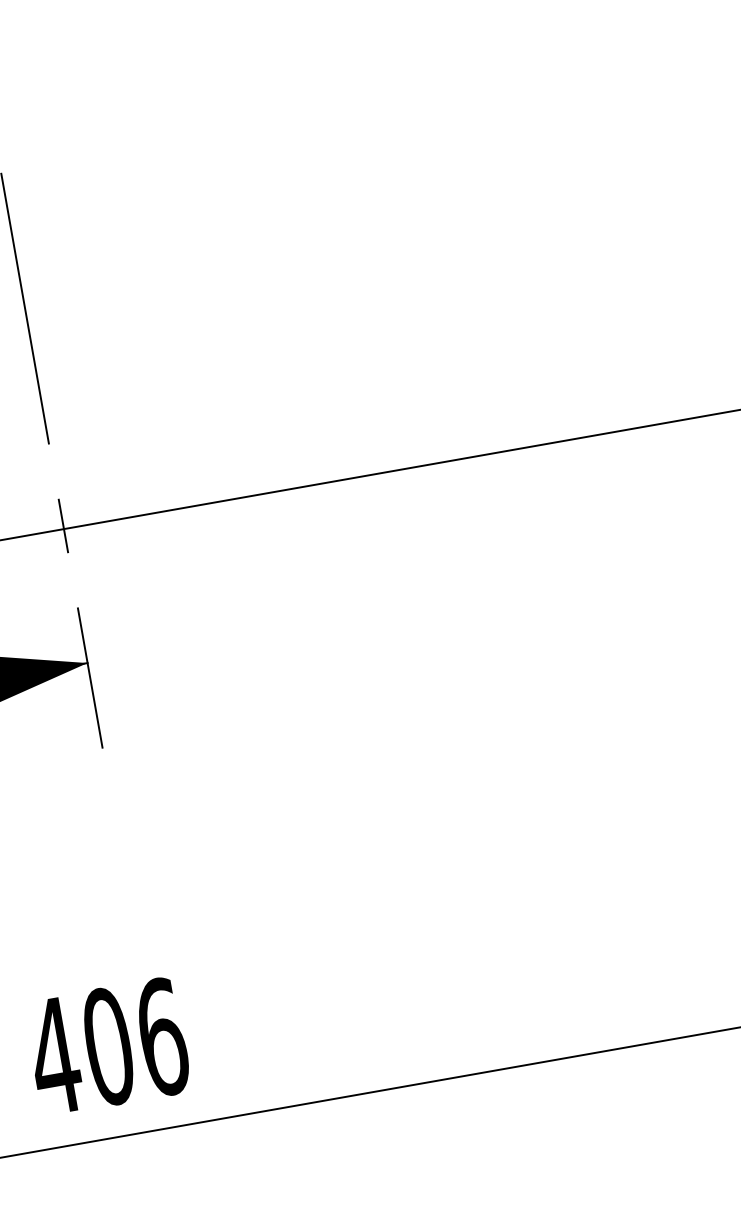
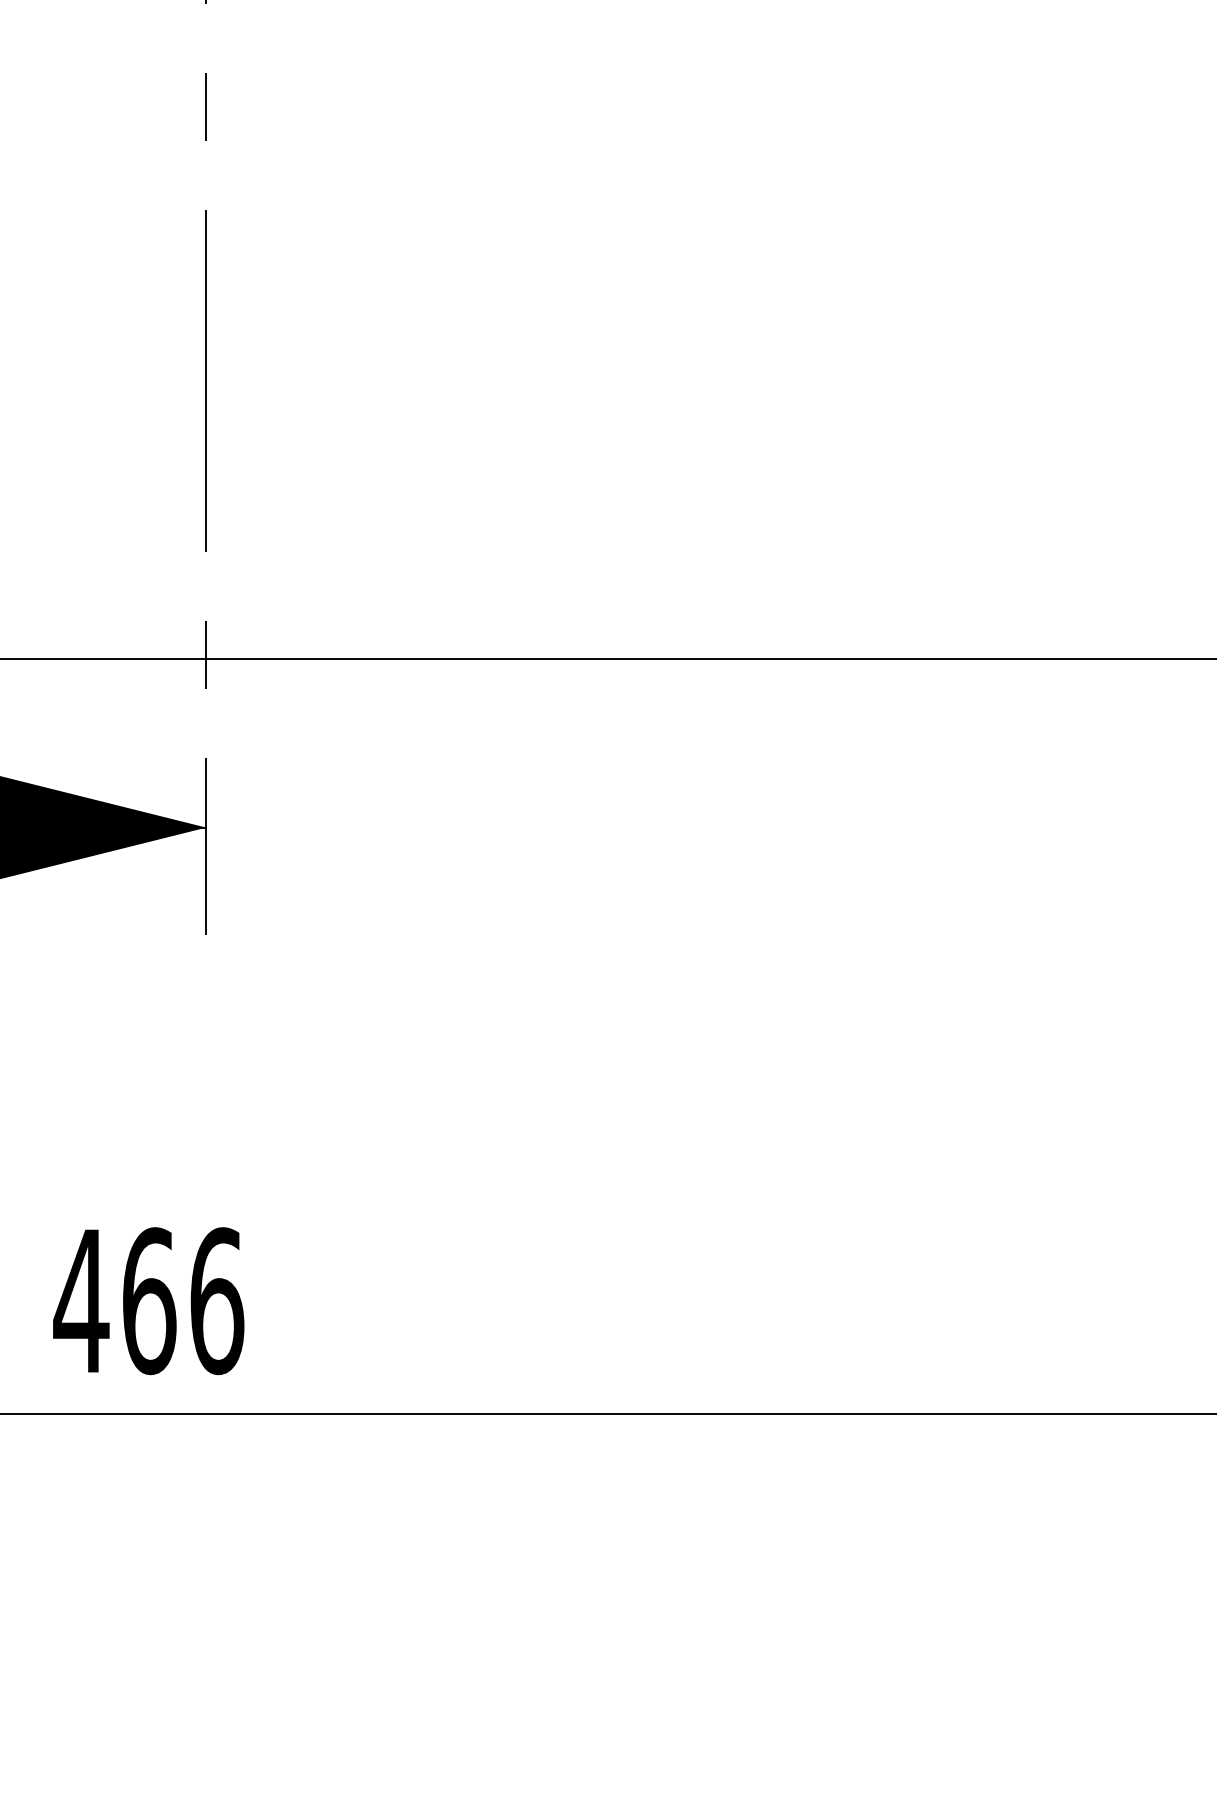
text: (108, 1046) -> (149, 1301), 406 -> 466

